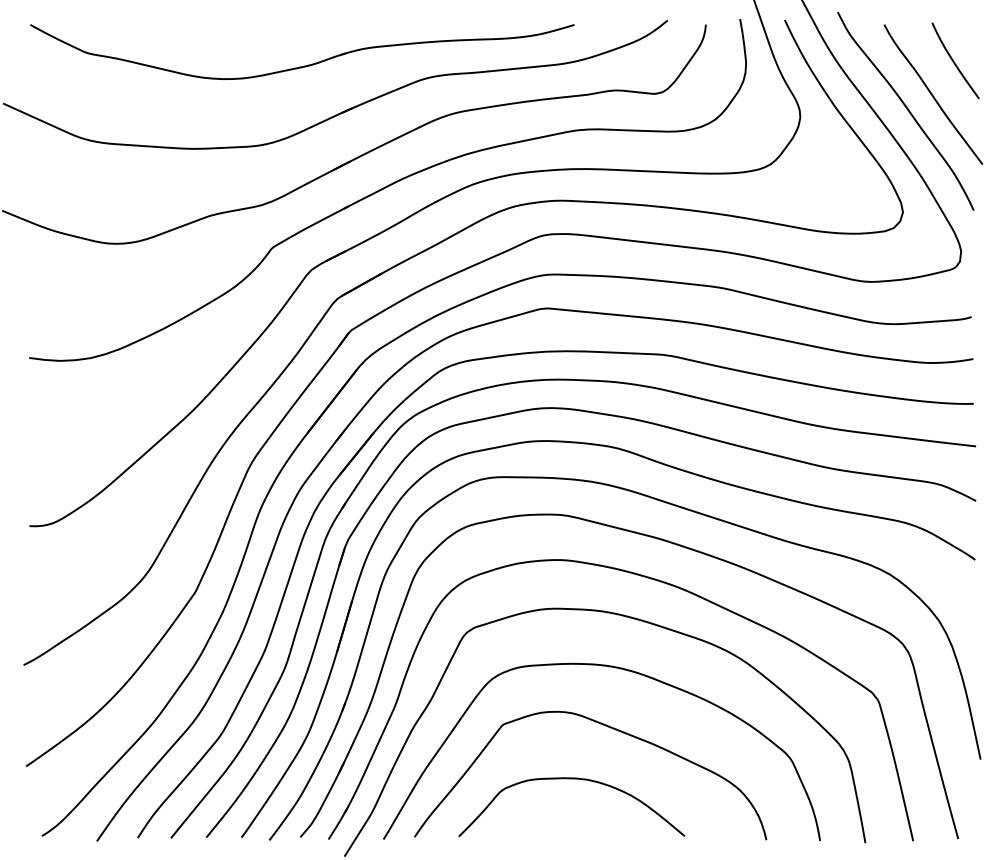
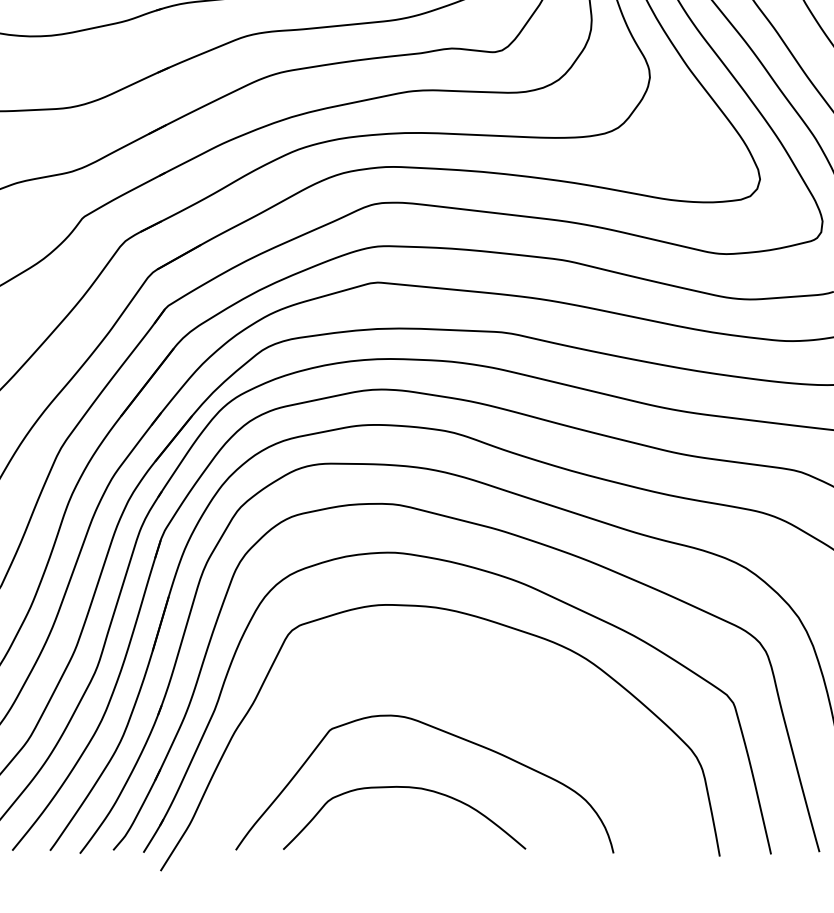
curve: (619, 669) -> (455, 670), removed

